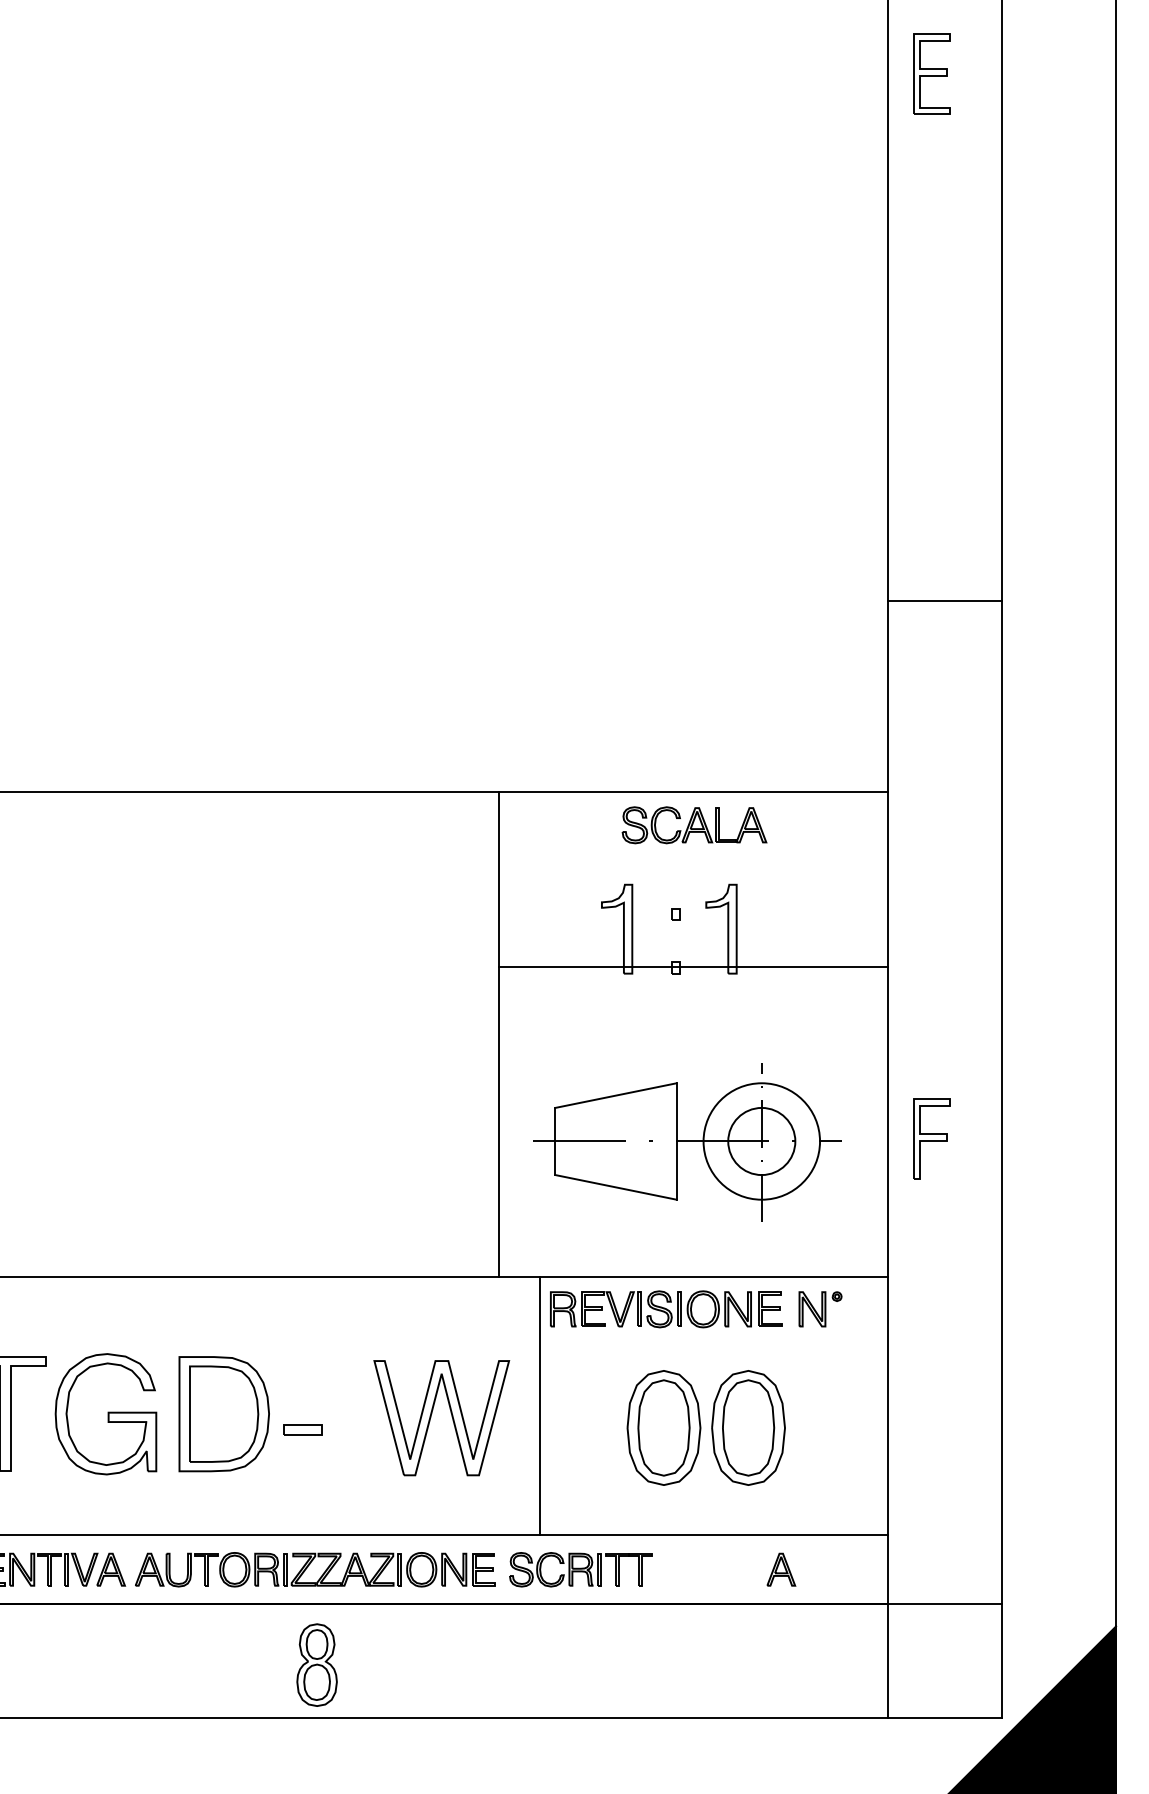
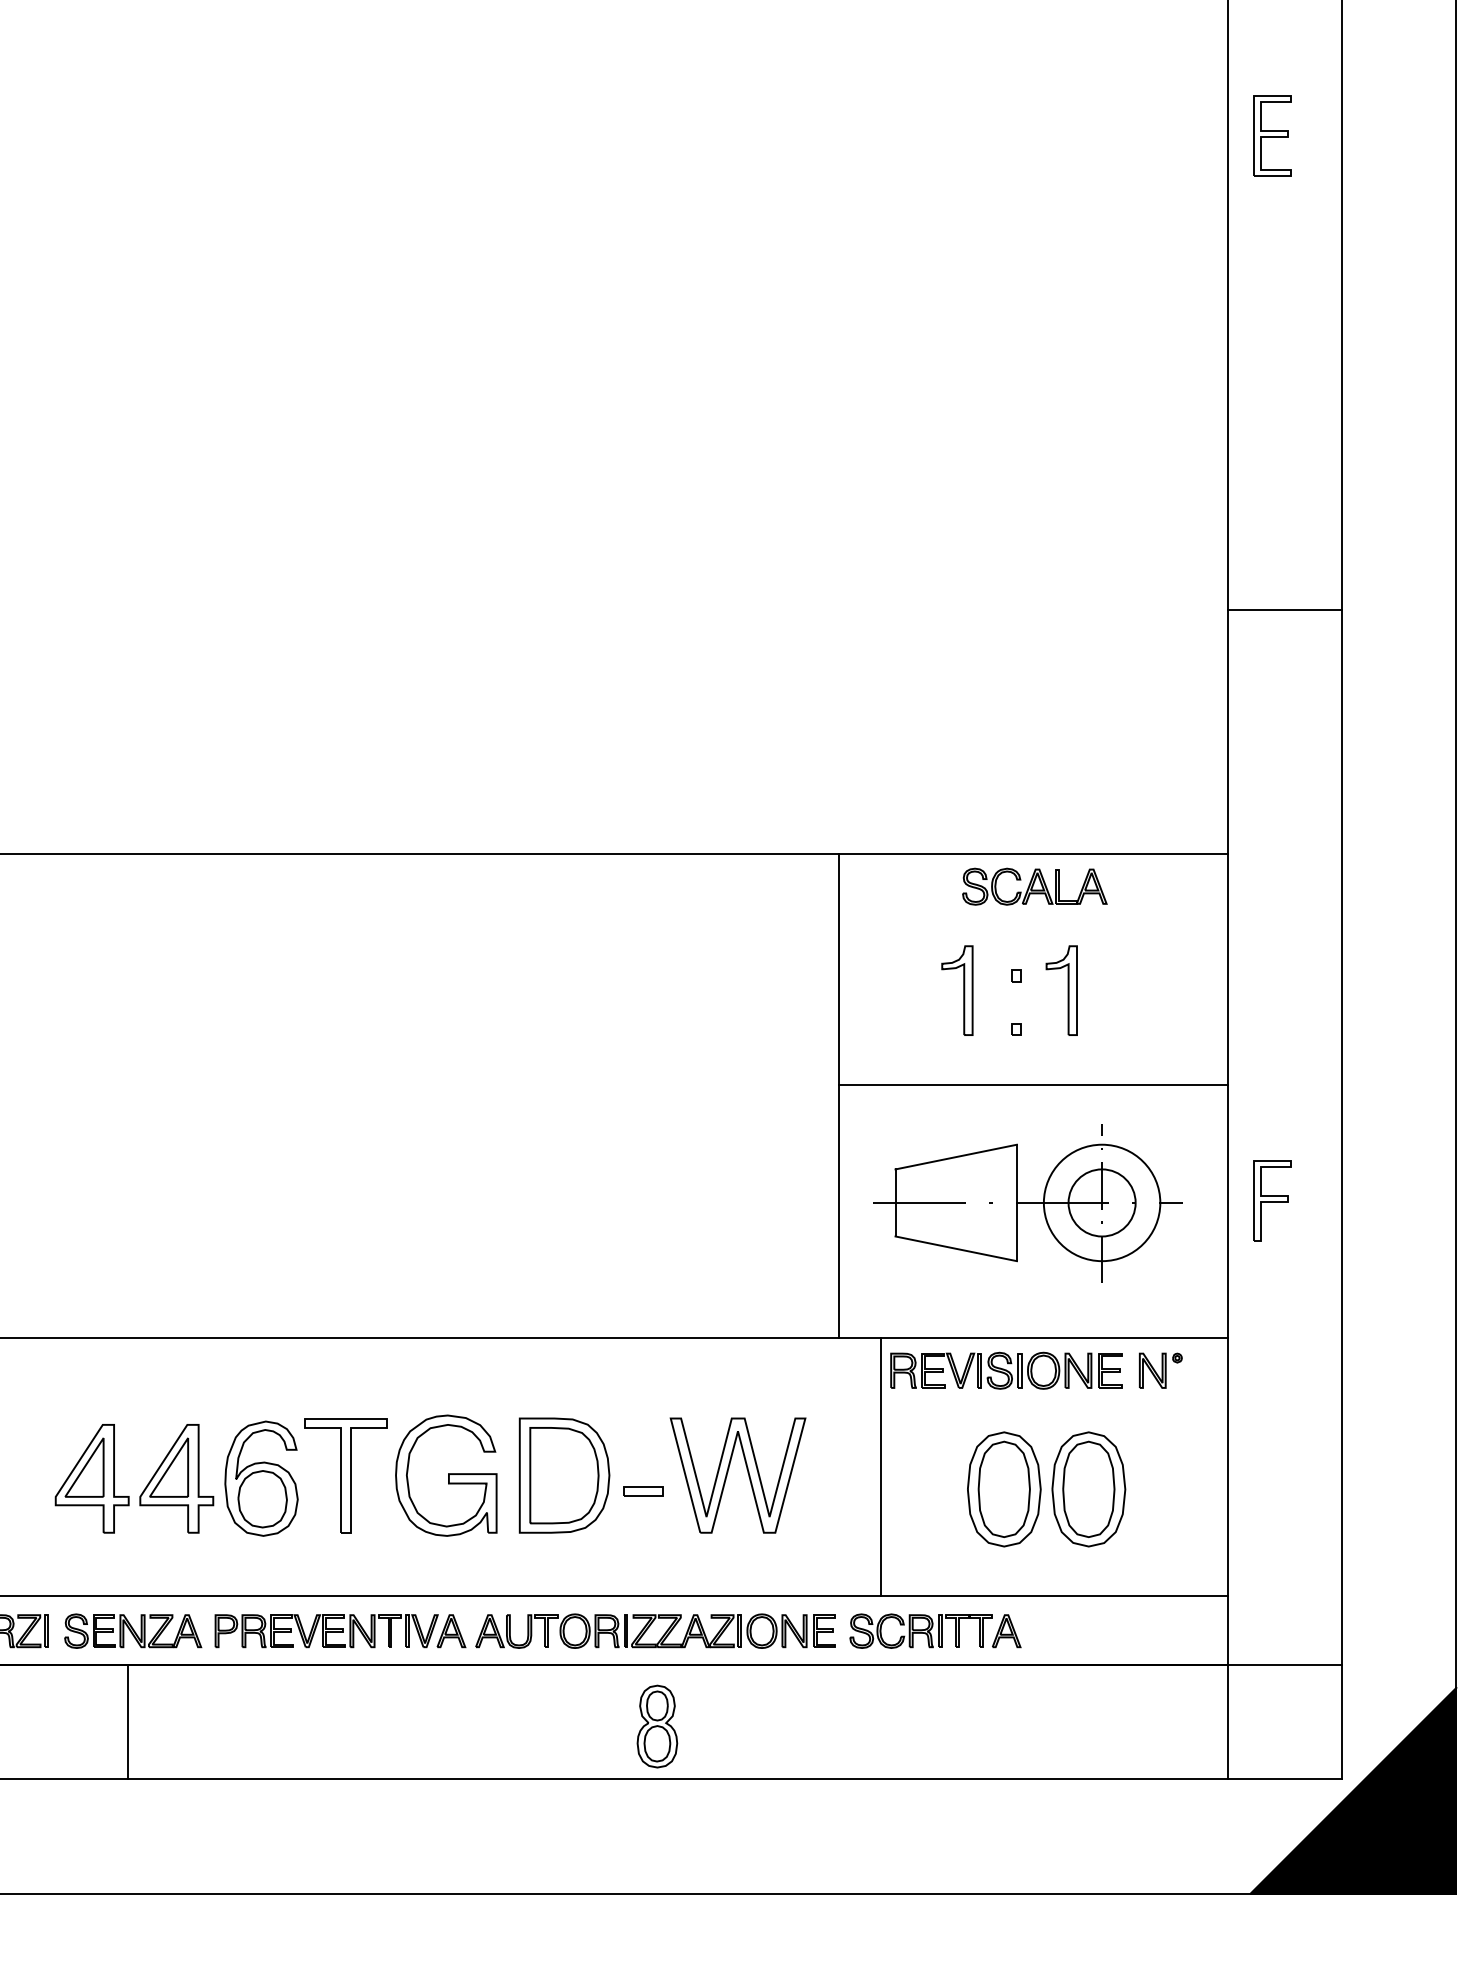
line: (944, 601) -> (1284, 610), moved
line: (693, 966) -> (1033, 1084), moved
part: (432, 1415) -> (728, 1472), moved
part: (781, 1570) -> (1006, 1631), moved

